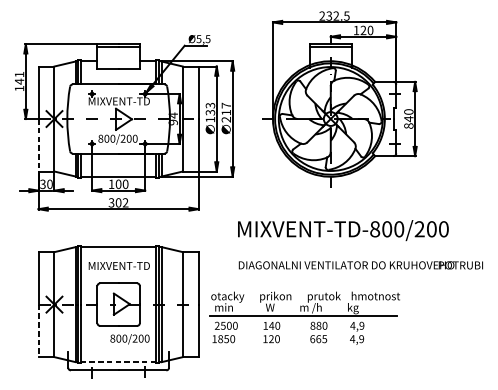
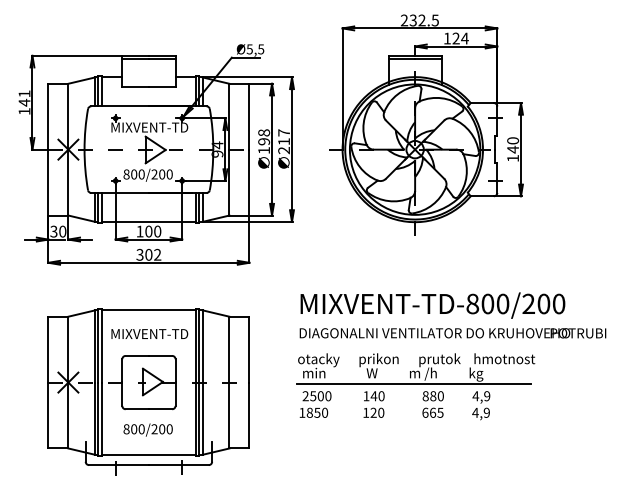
text: (370, 30) -> (464, 38), 120 -> 124
text: (209, 109) -> (263, 137), 133 -> 198
text: (409, 126) -> (513, 158), 840 -> 140
line: (38, 145) -> (48, 182), dashed -> solid
text: (343, 230) -> (432, 305), moved
part: (304, 318) -> (415, 386), moved
line: (38, 330) -> (48, 415), dashed -> solid
text: (129, 338) -> (147, 429), moved
line: (118, 361) -> (148, 454), dashed -> solid

